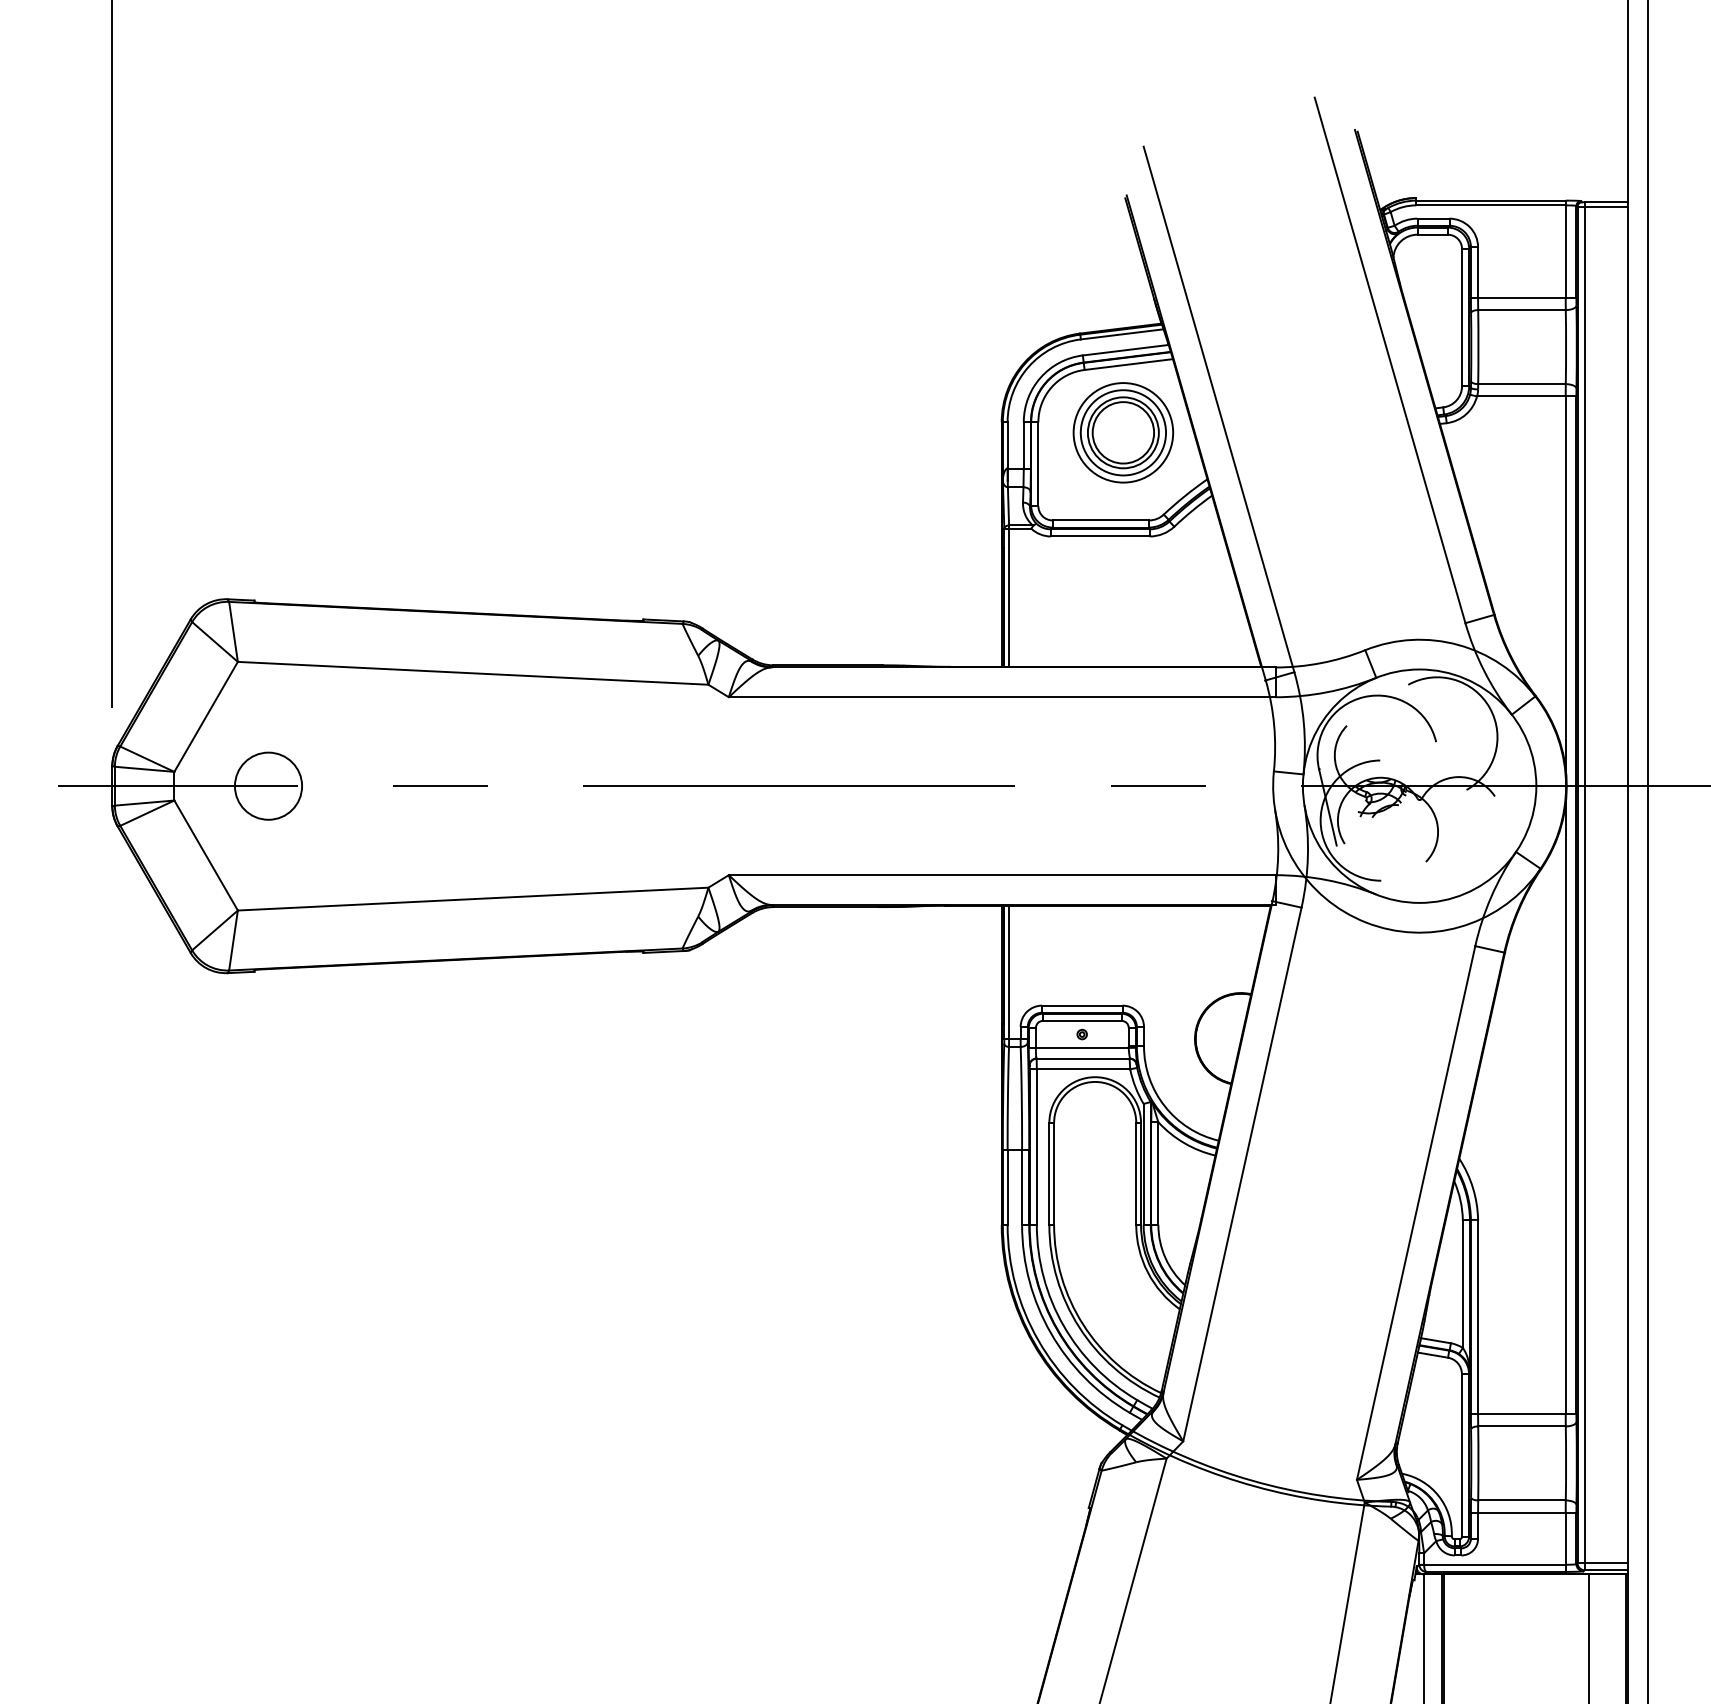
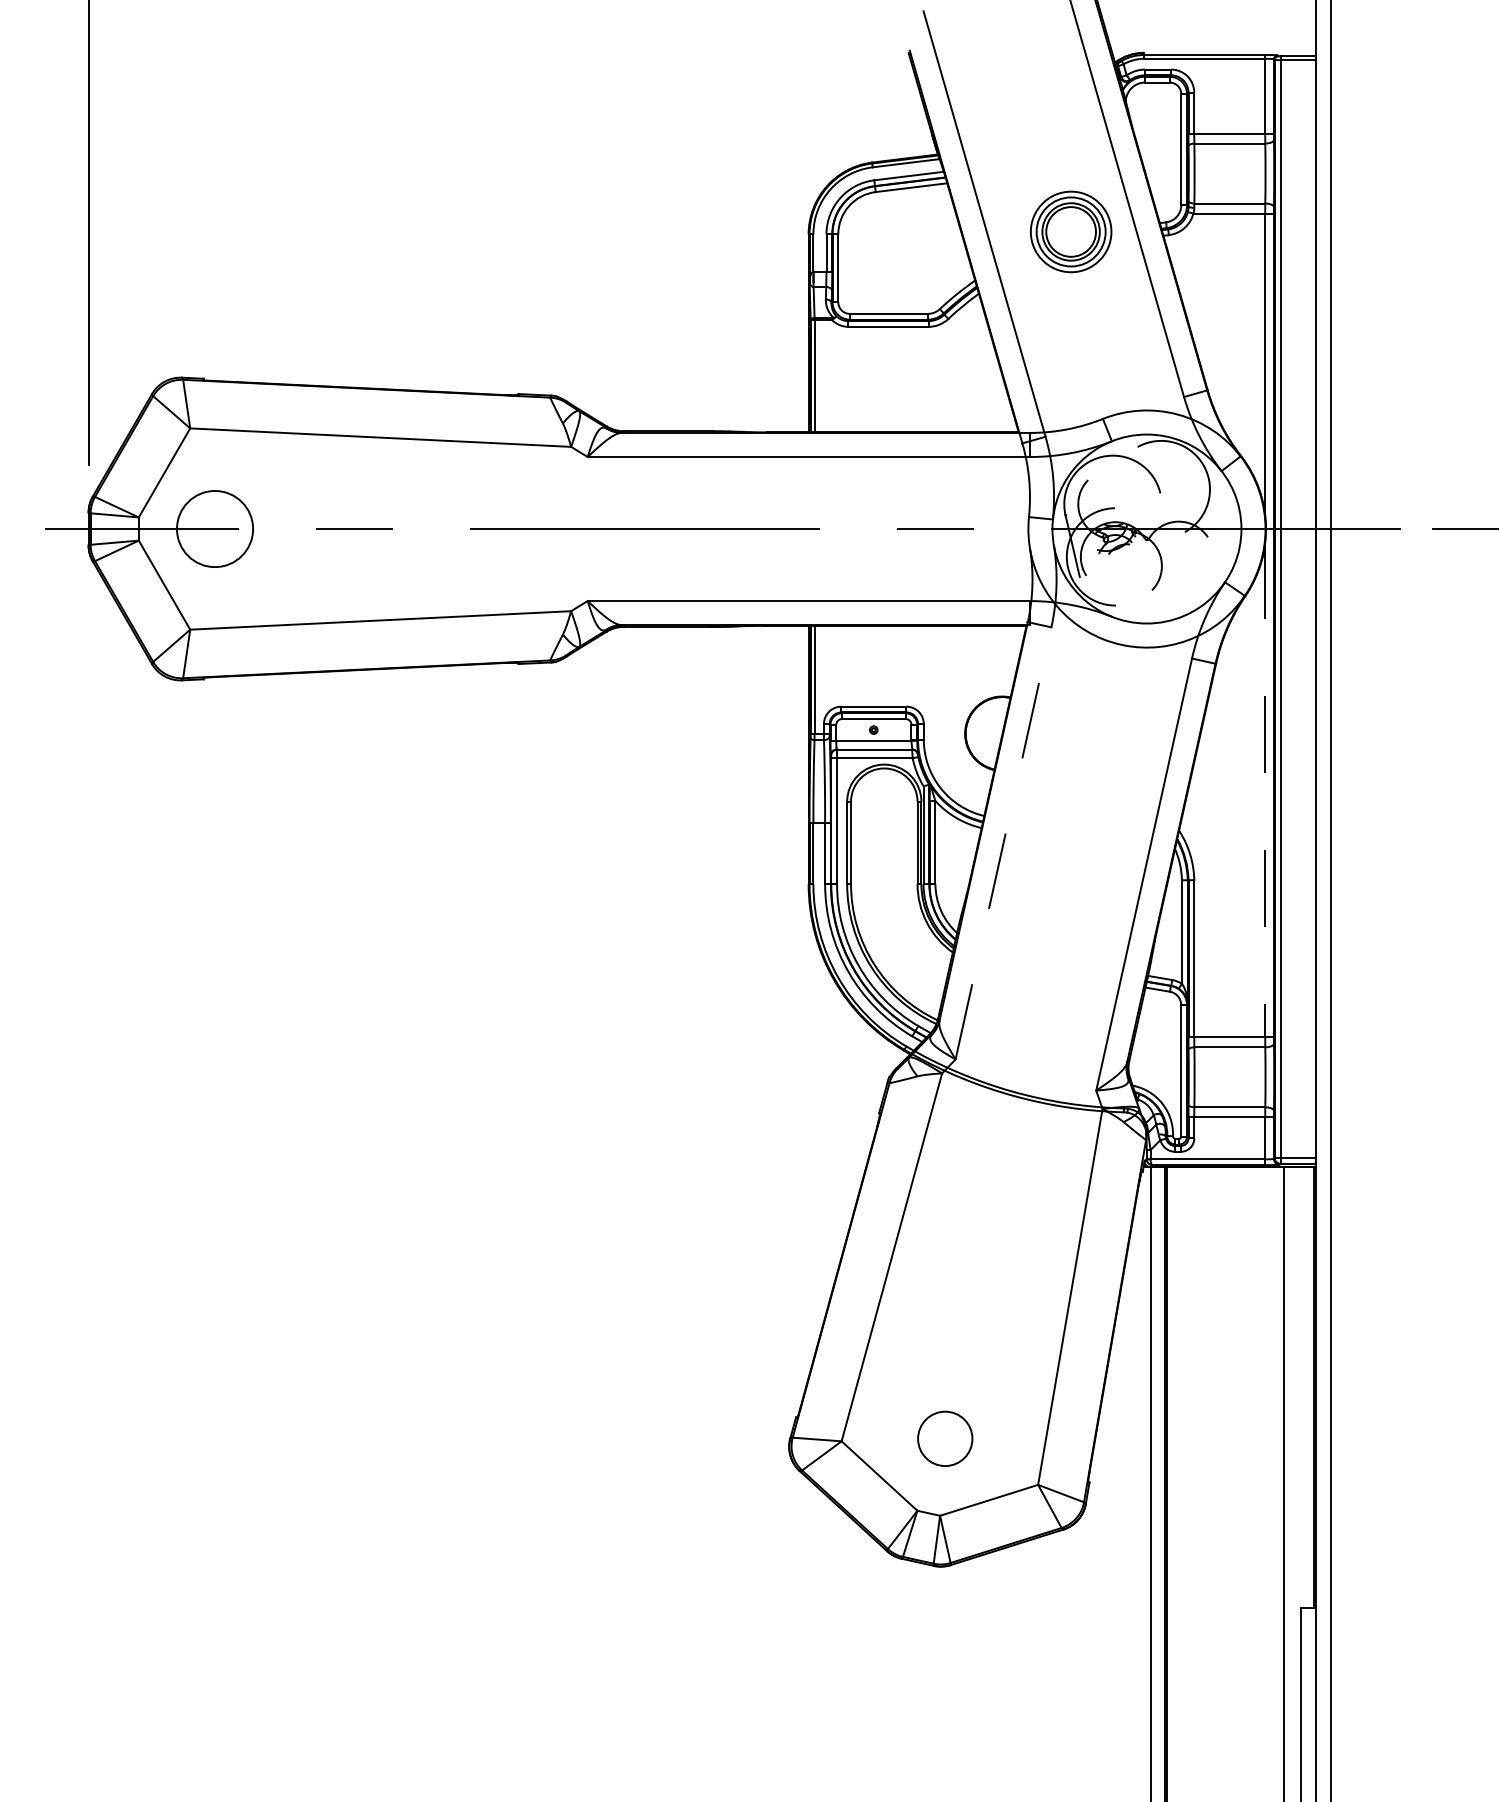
part: (1123, 432) -> (1071, 231), moved
circle: (267, 785) -> (214, 528), size x1.4
line: (1566, 1107) -> (1265, 789), solid -> dashed
line: (1242, 1173) -> (1003, 842), solid -> dashed

